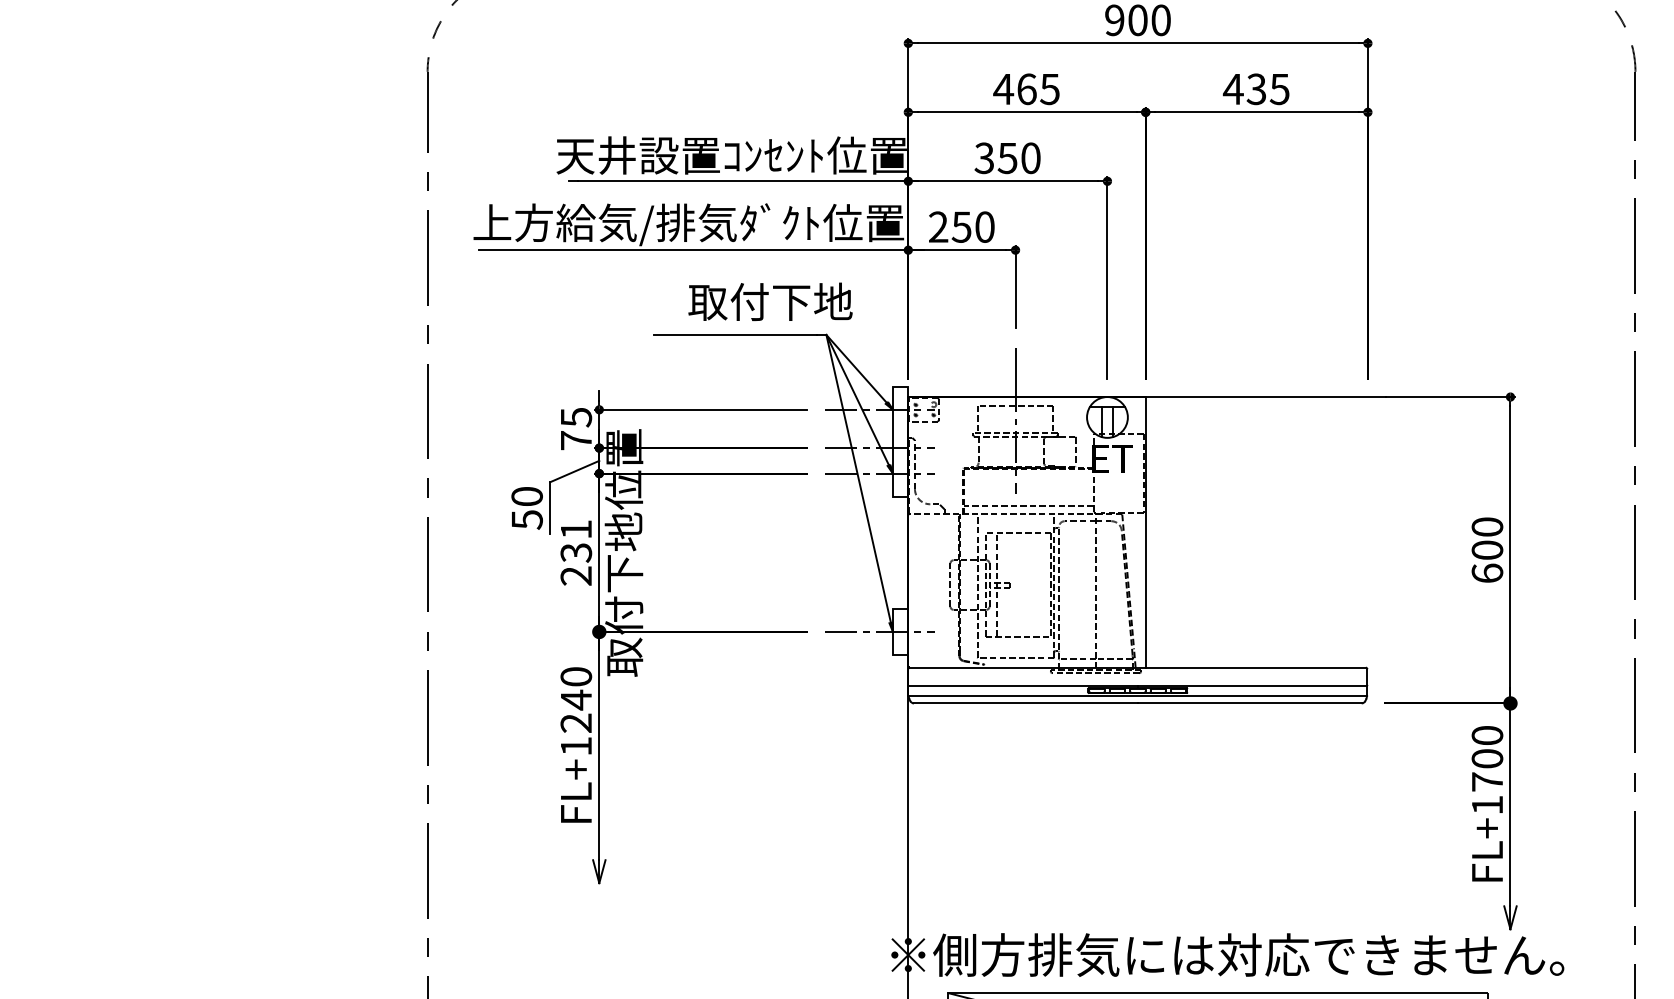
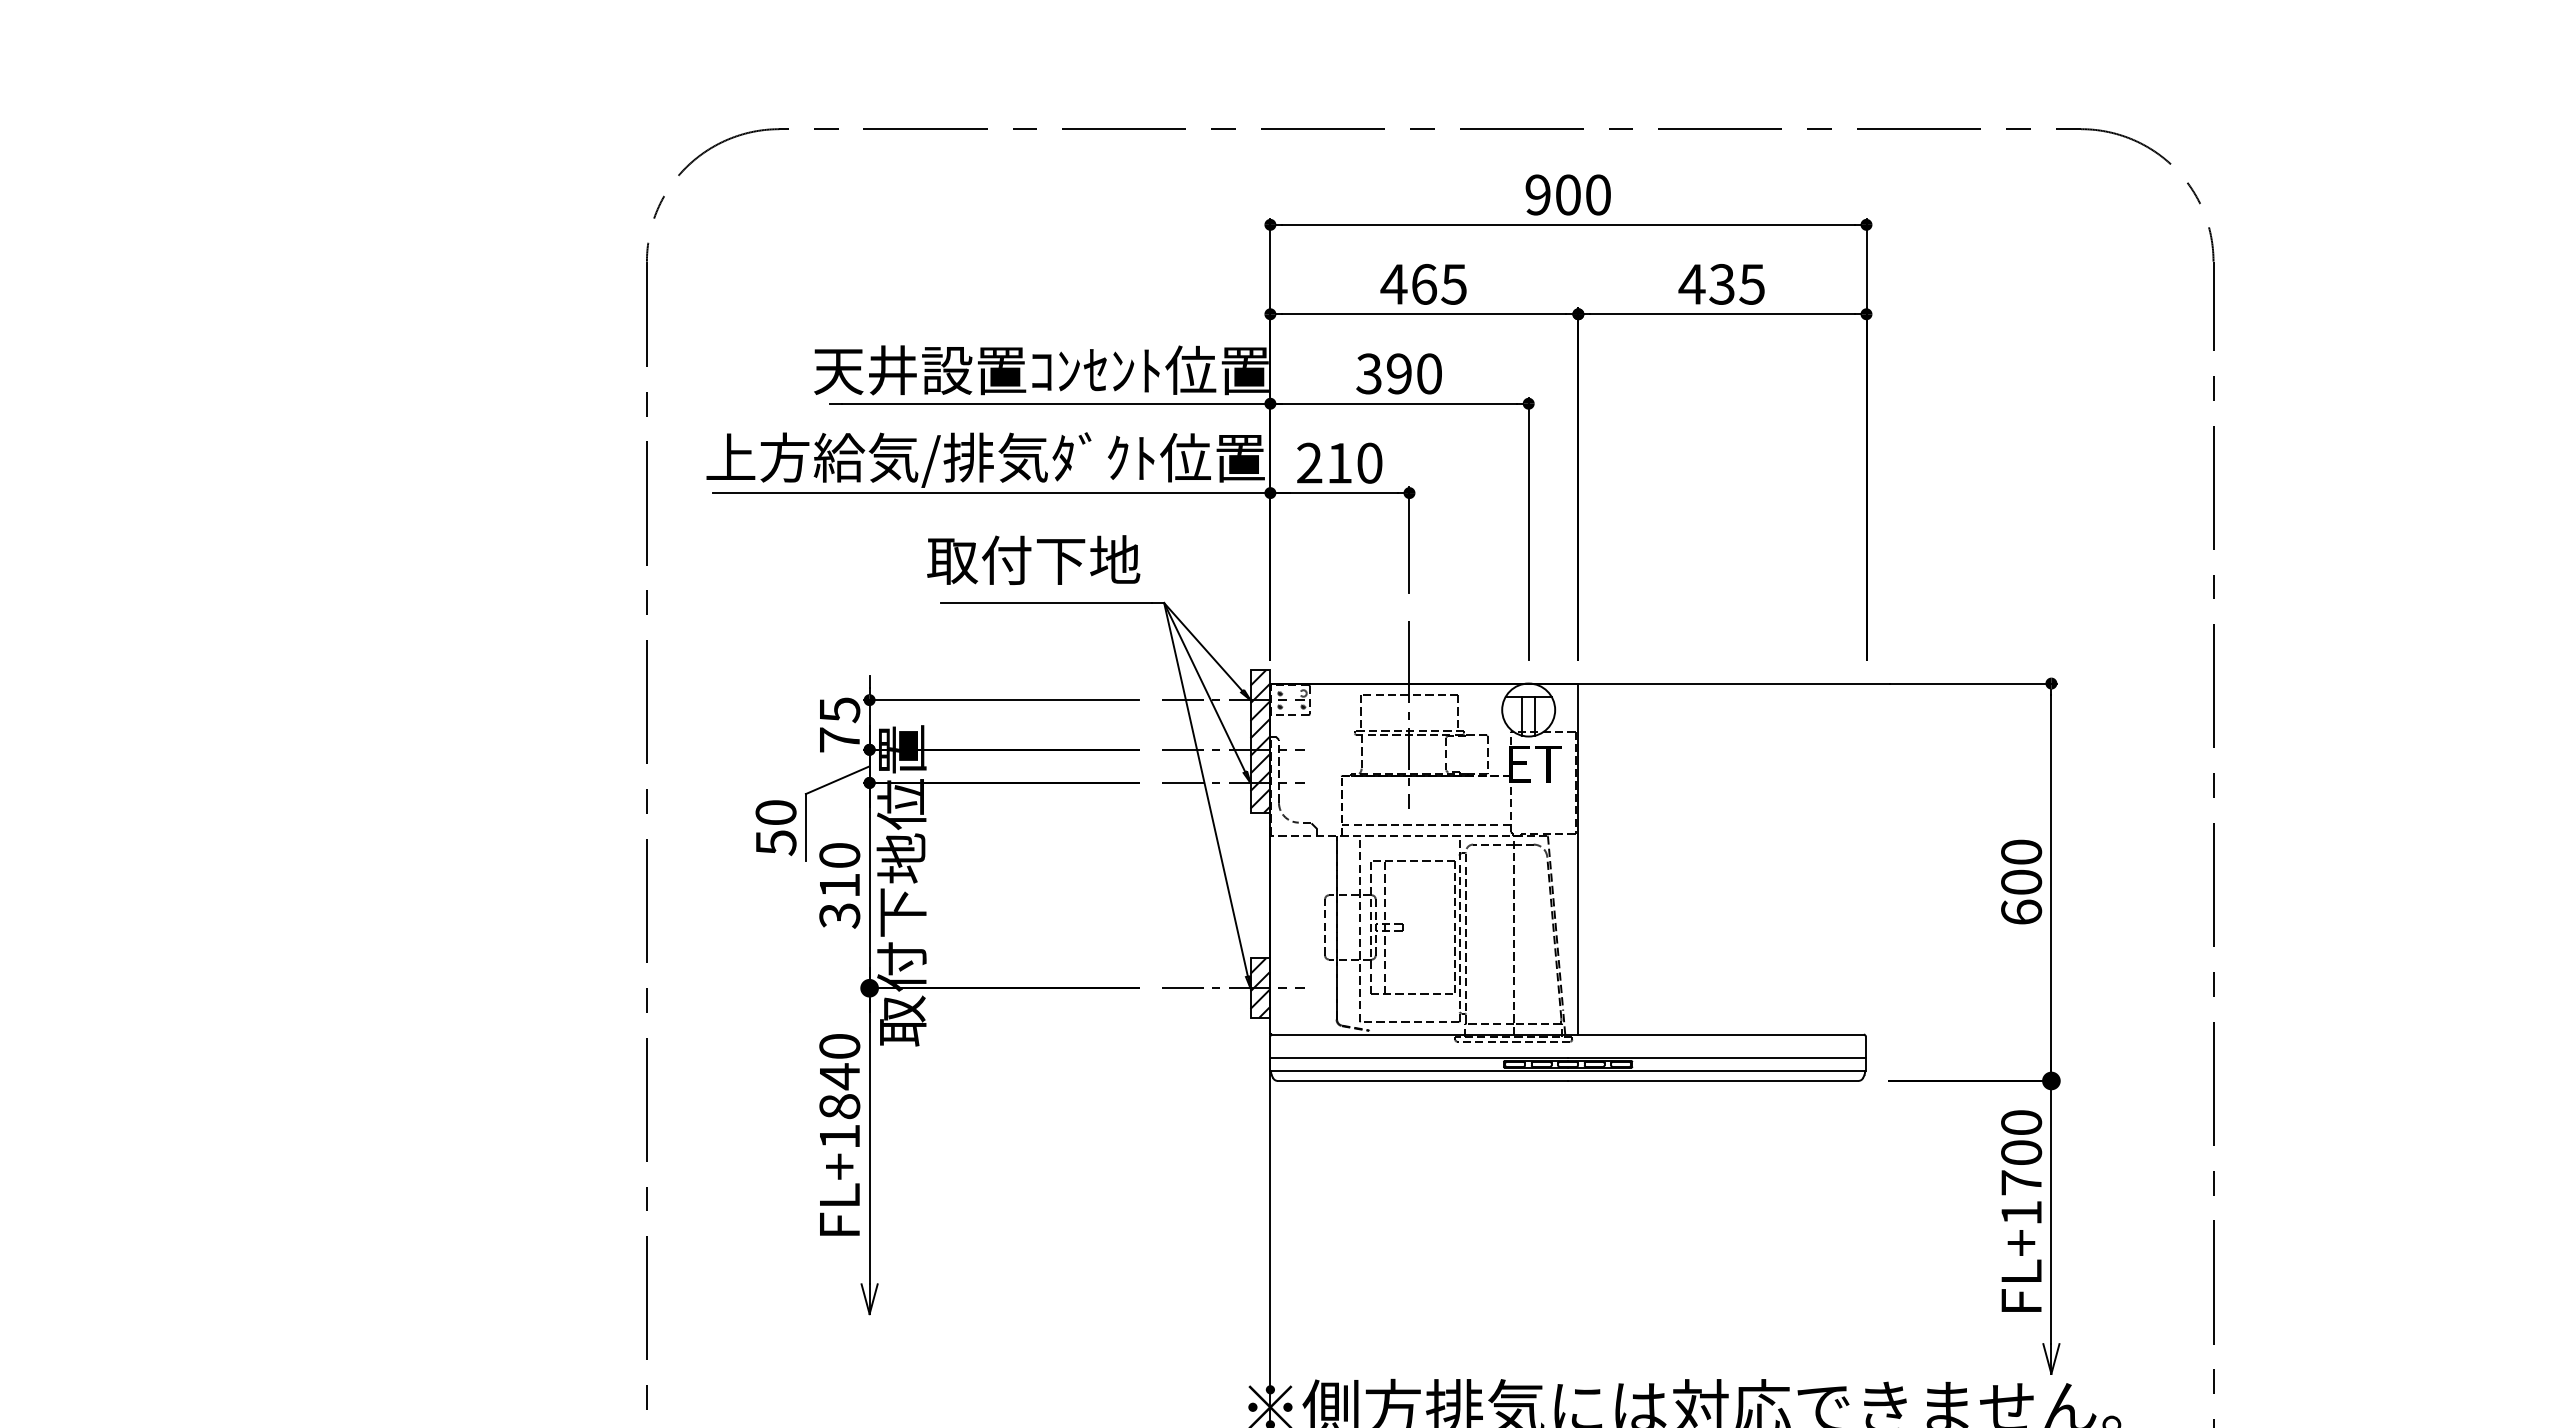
text: (1007, 157) -> (1398, 373), 350 -> 390
text: (961, 227) -> (1339, 463), 250 -> 210
text: (770, 301) -> (1033, 559), moved
hatch: (900, 441) -> (1260, 741), added
text: (576, 552) -> (839, 885), 231 -> 310
hatch: (900, 632) -> (1260, 988), added
text: (576, 723) -> (839, 1106), FL+1240 -> FL+1840

